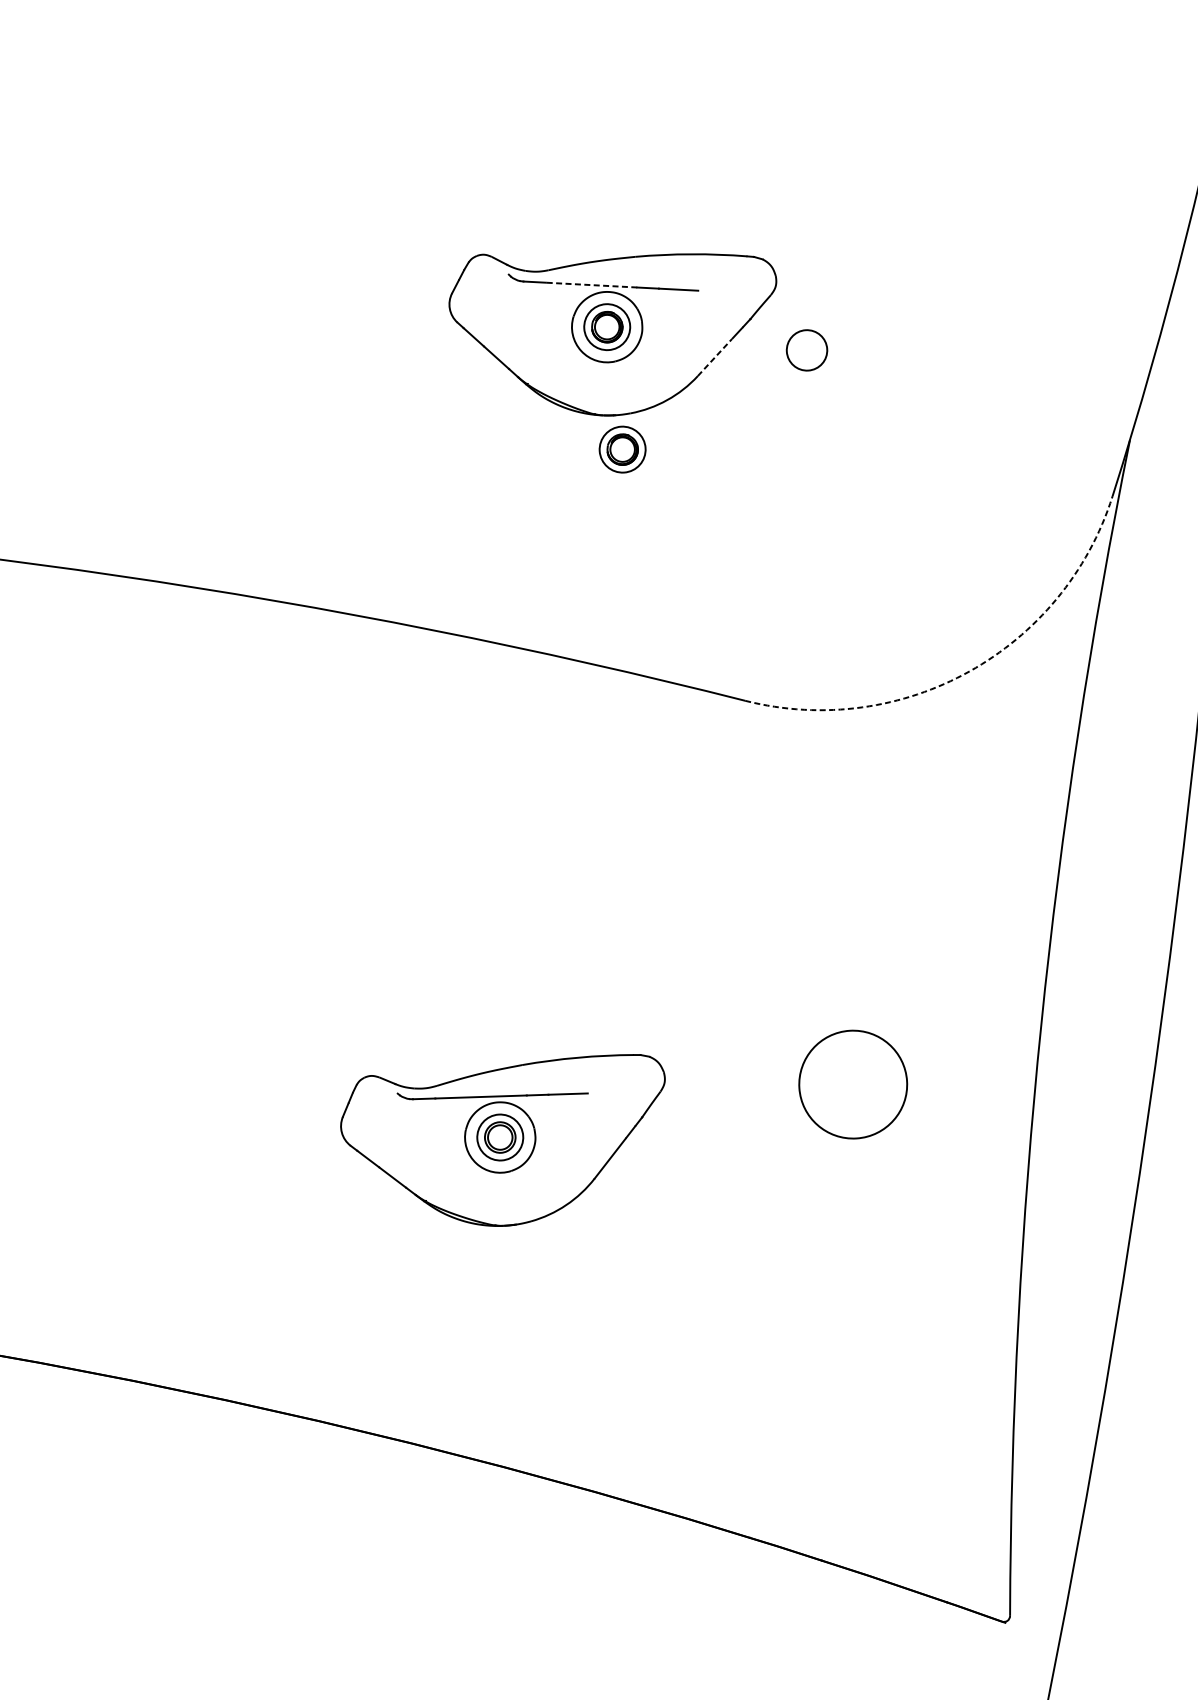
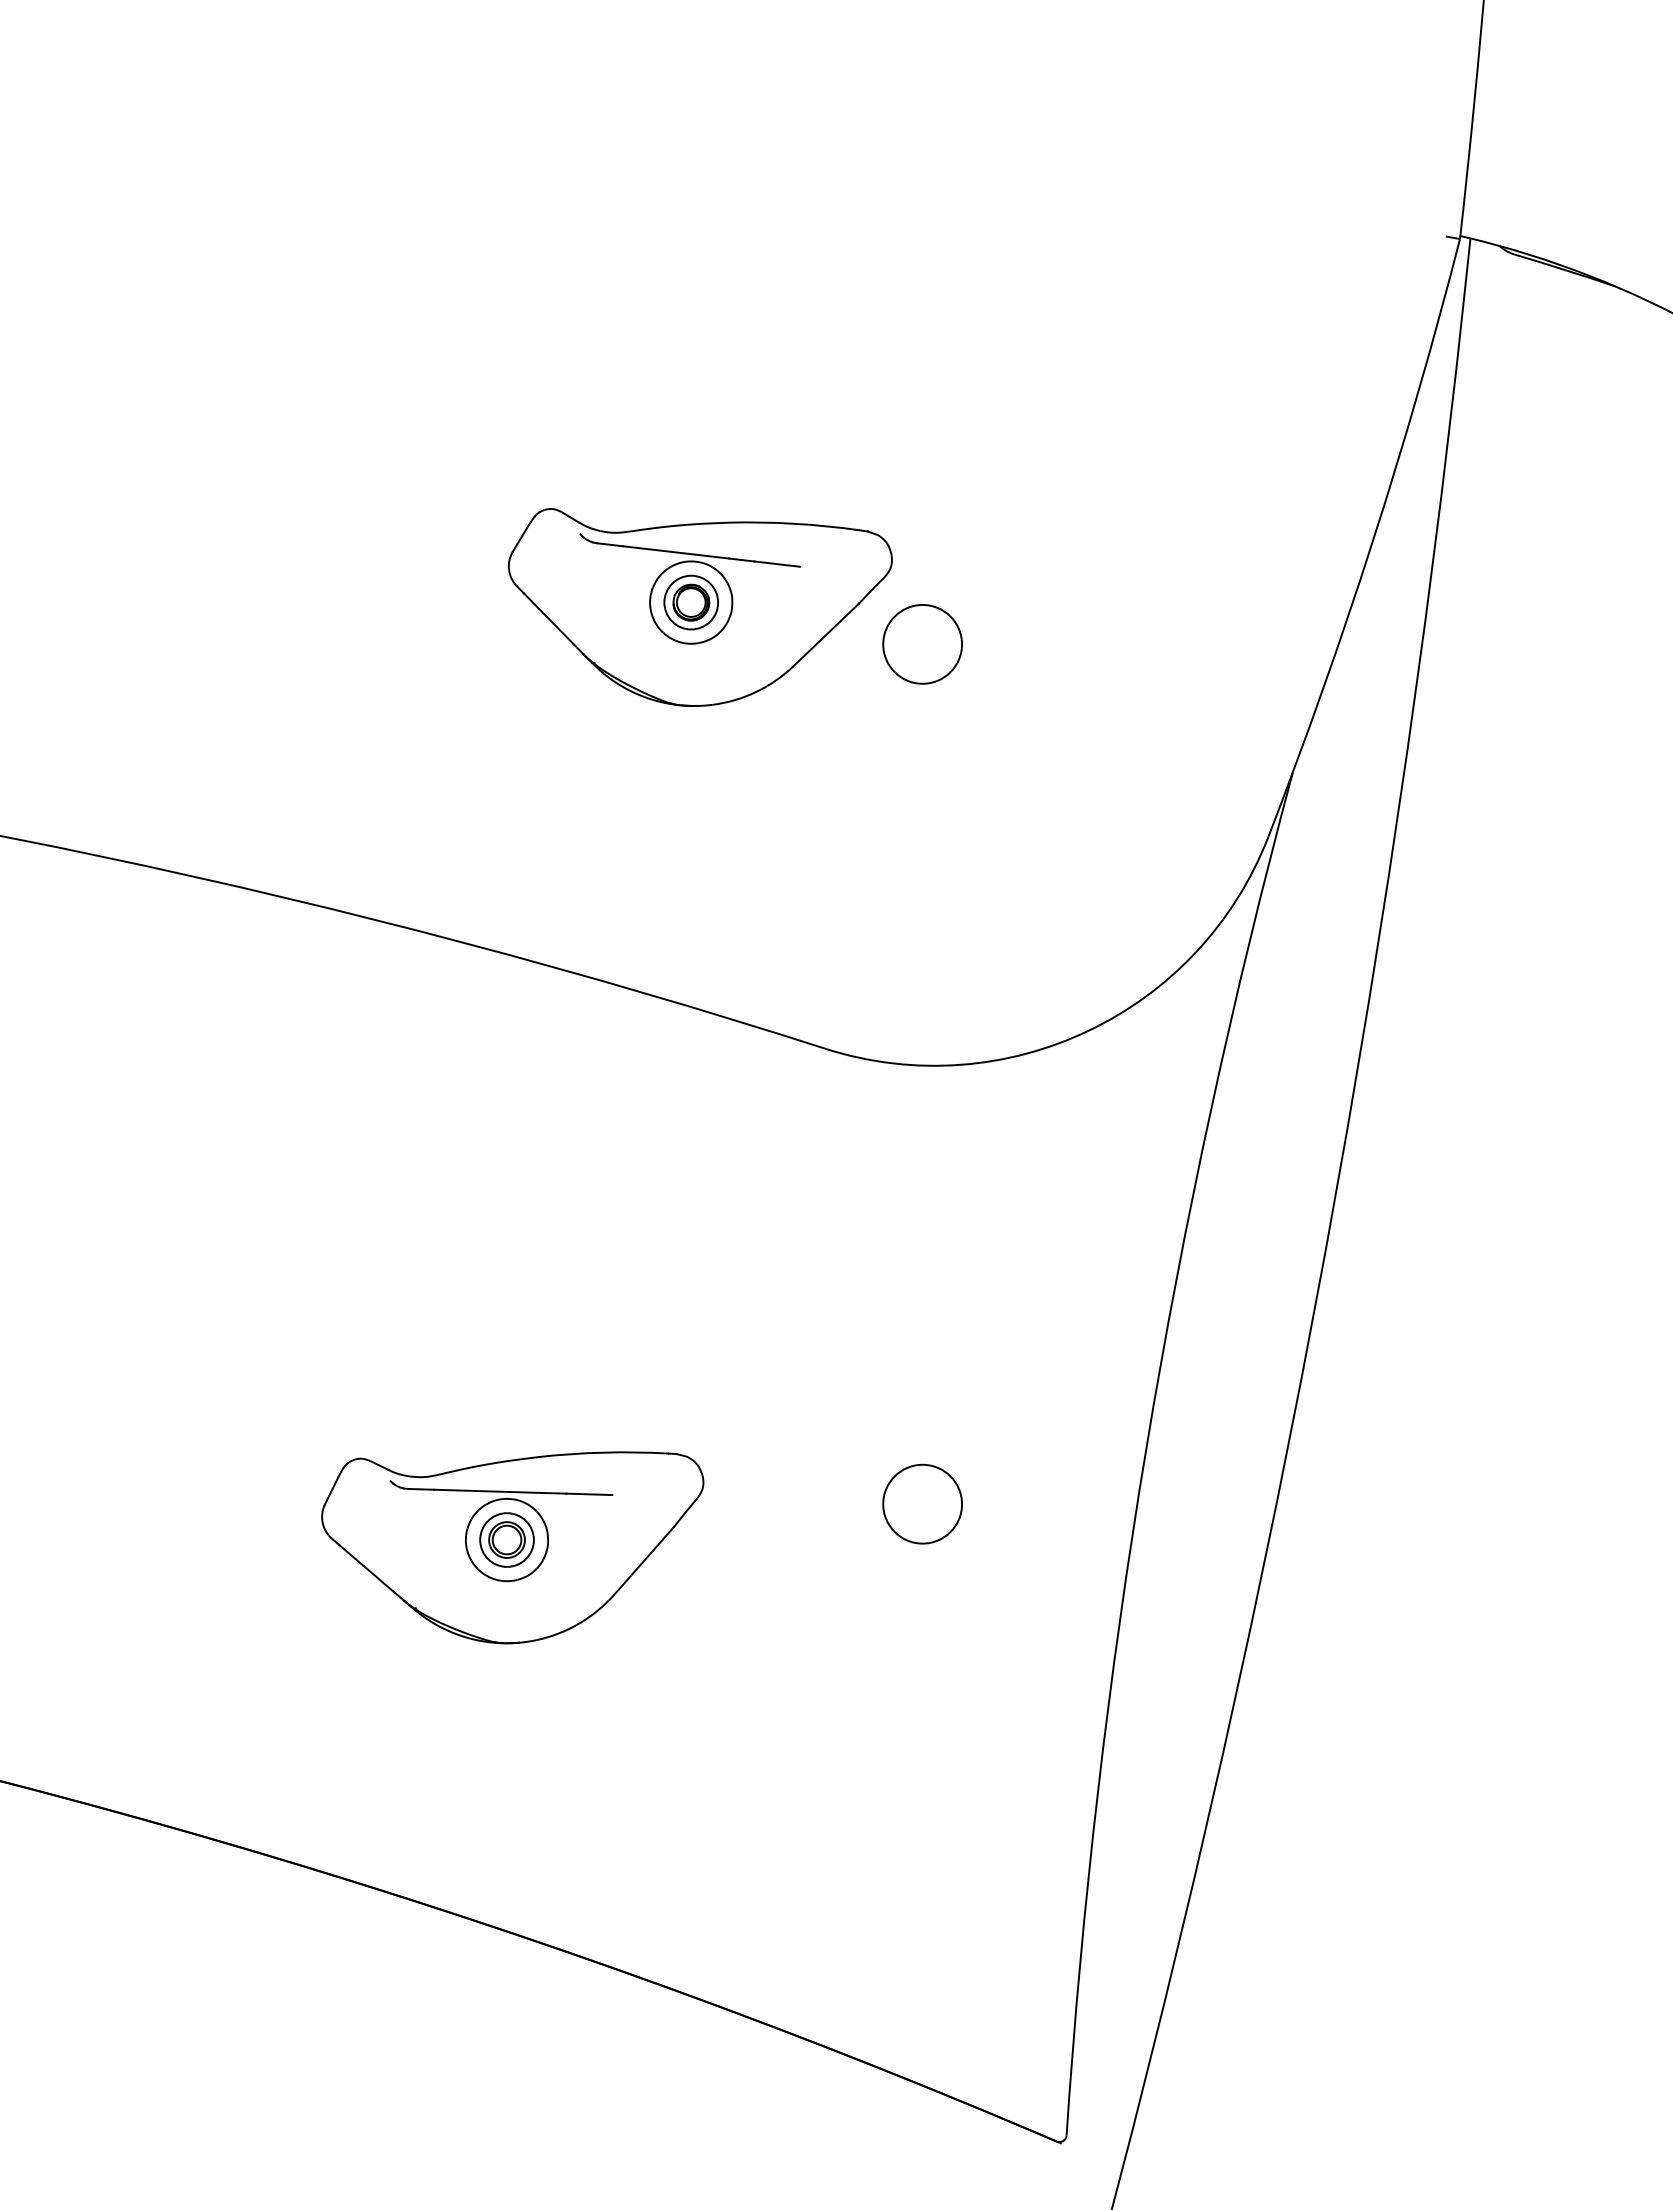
line: (591, 285) -> (675, 552), dashed -> solid
circle: (806, 349) -> (922, 643), size x1.67
line: (715, 357) -> (815, 645), dashed -> solid
part: (621, 449) -> (699, 746), removed
arc: (969, 671) -> (1088, 1030), dashed -> solid
circle: (853, 1084) -> (922, 1503), size x0.62

